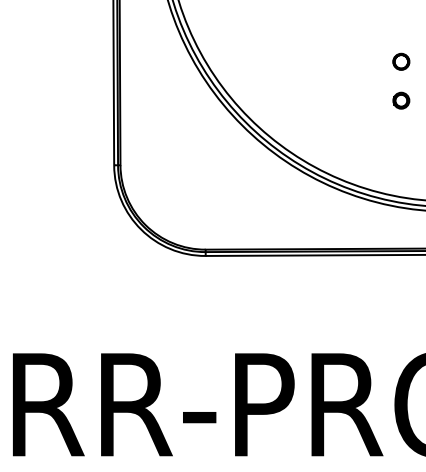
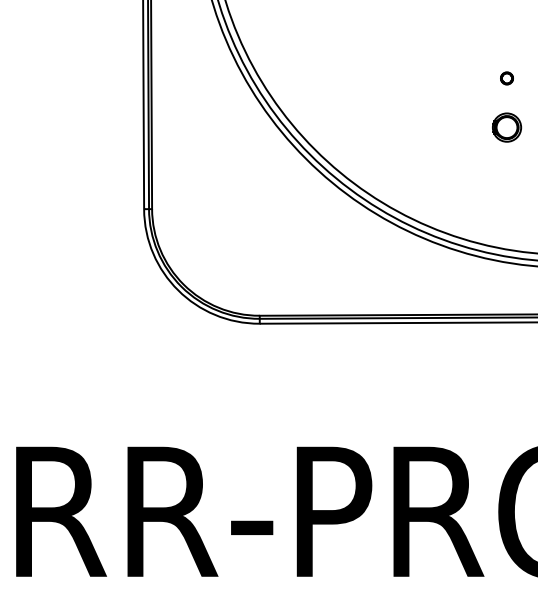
part: (400, 61) -> (506, 78), size x0.6
part: (400, 100) -> (506, 127), size x1.4

